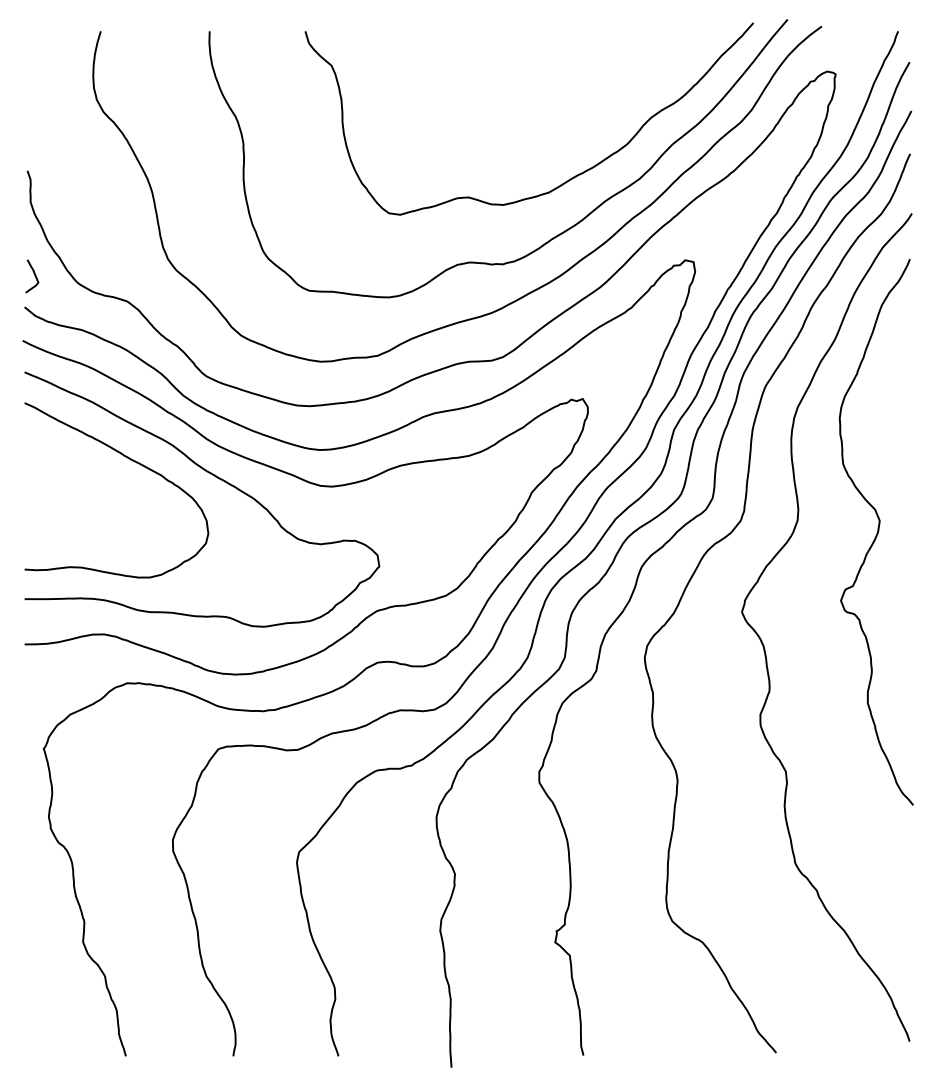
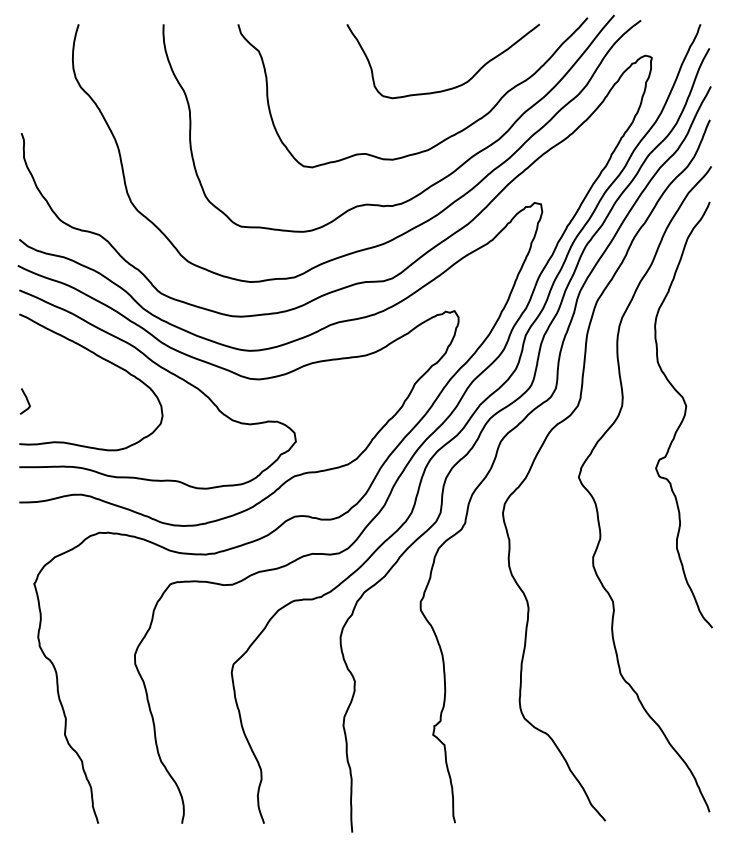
curve: (578, 112) -> (451, 87), added
curve: (33, 275) -> (26, 400), moved

